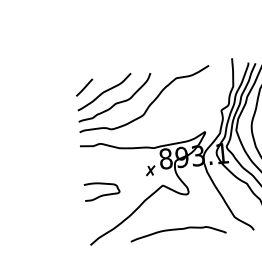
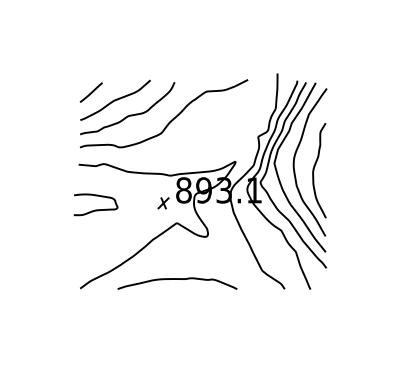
curve: (102, 194) -> (95, 209), moved
curve: (177, 229) -> (177, 279), moved

